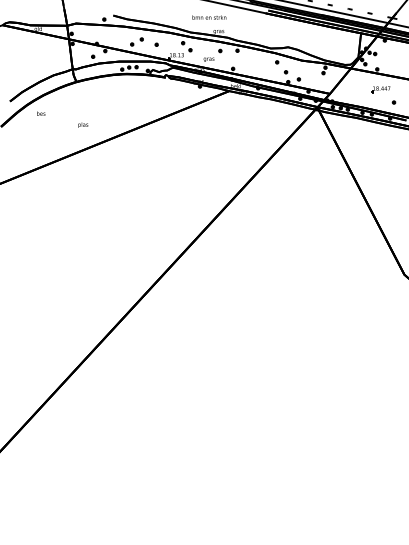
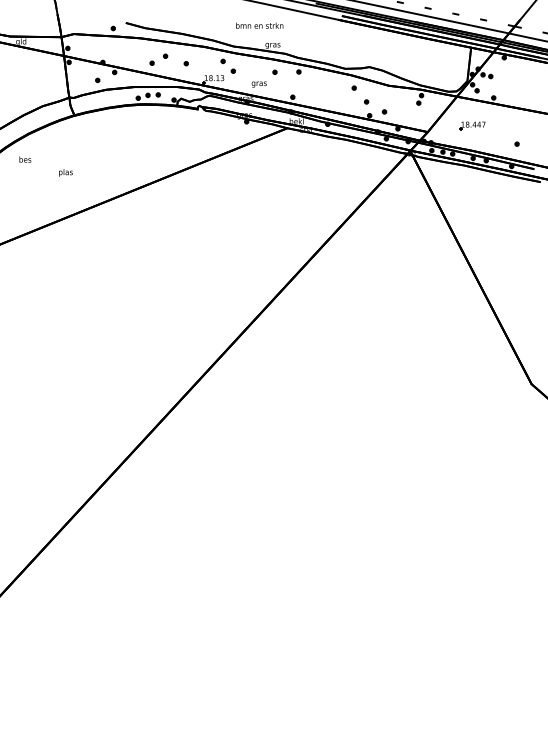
part: (380, 89) -> (471, 125), moved
text: (83, 124) -> (66, 171), moved

